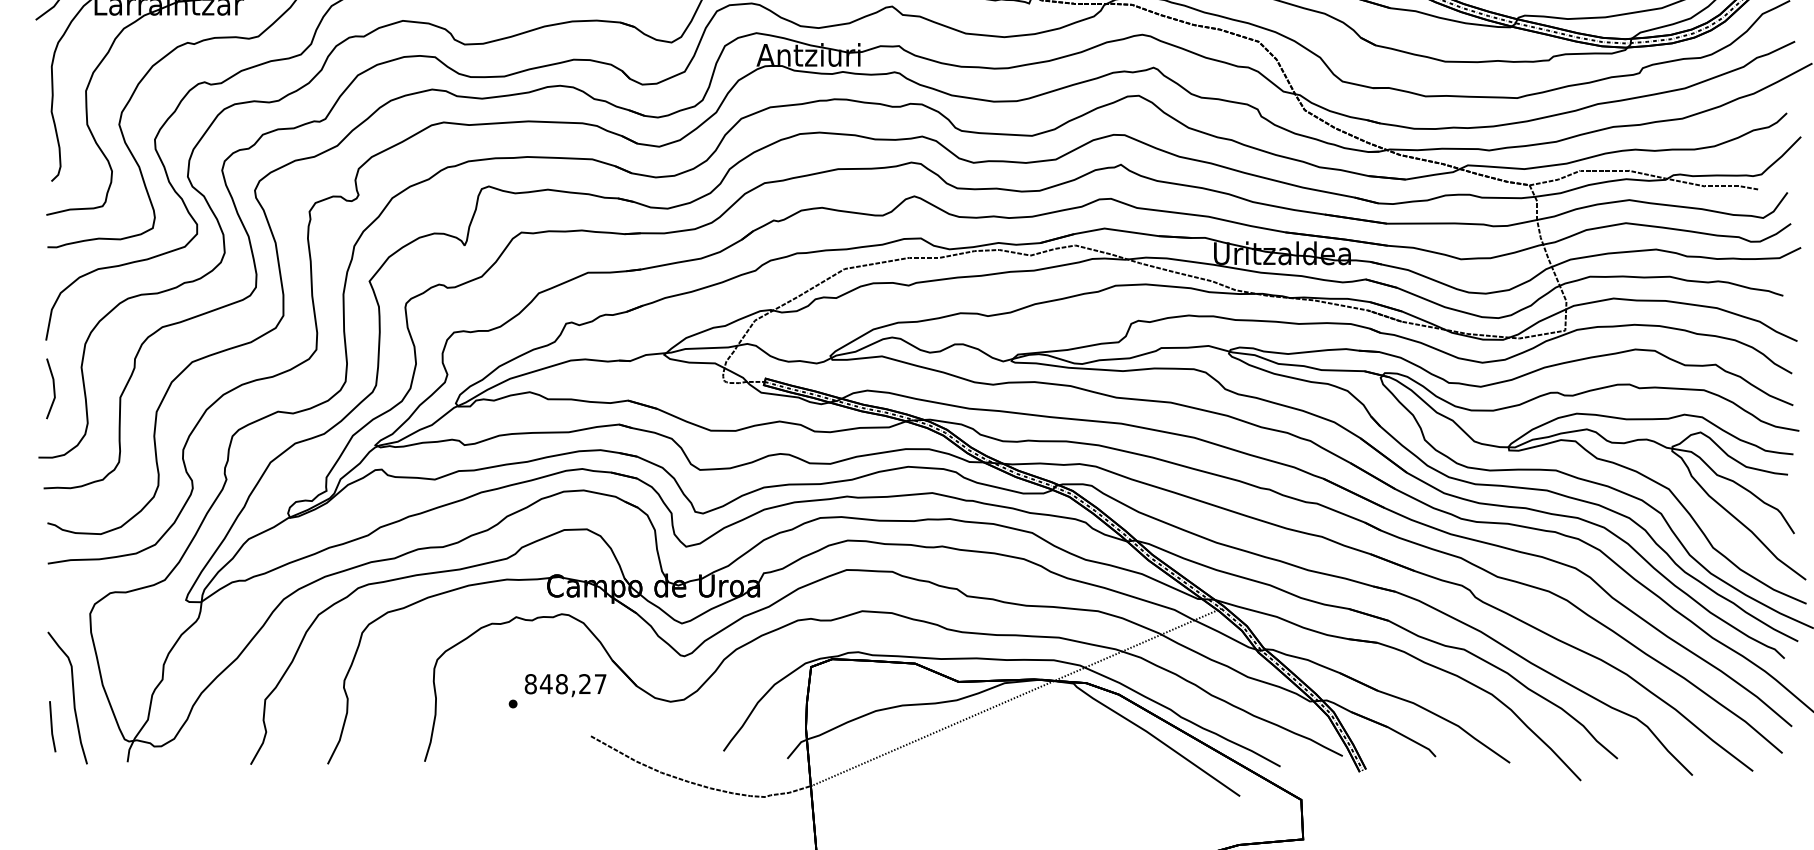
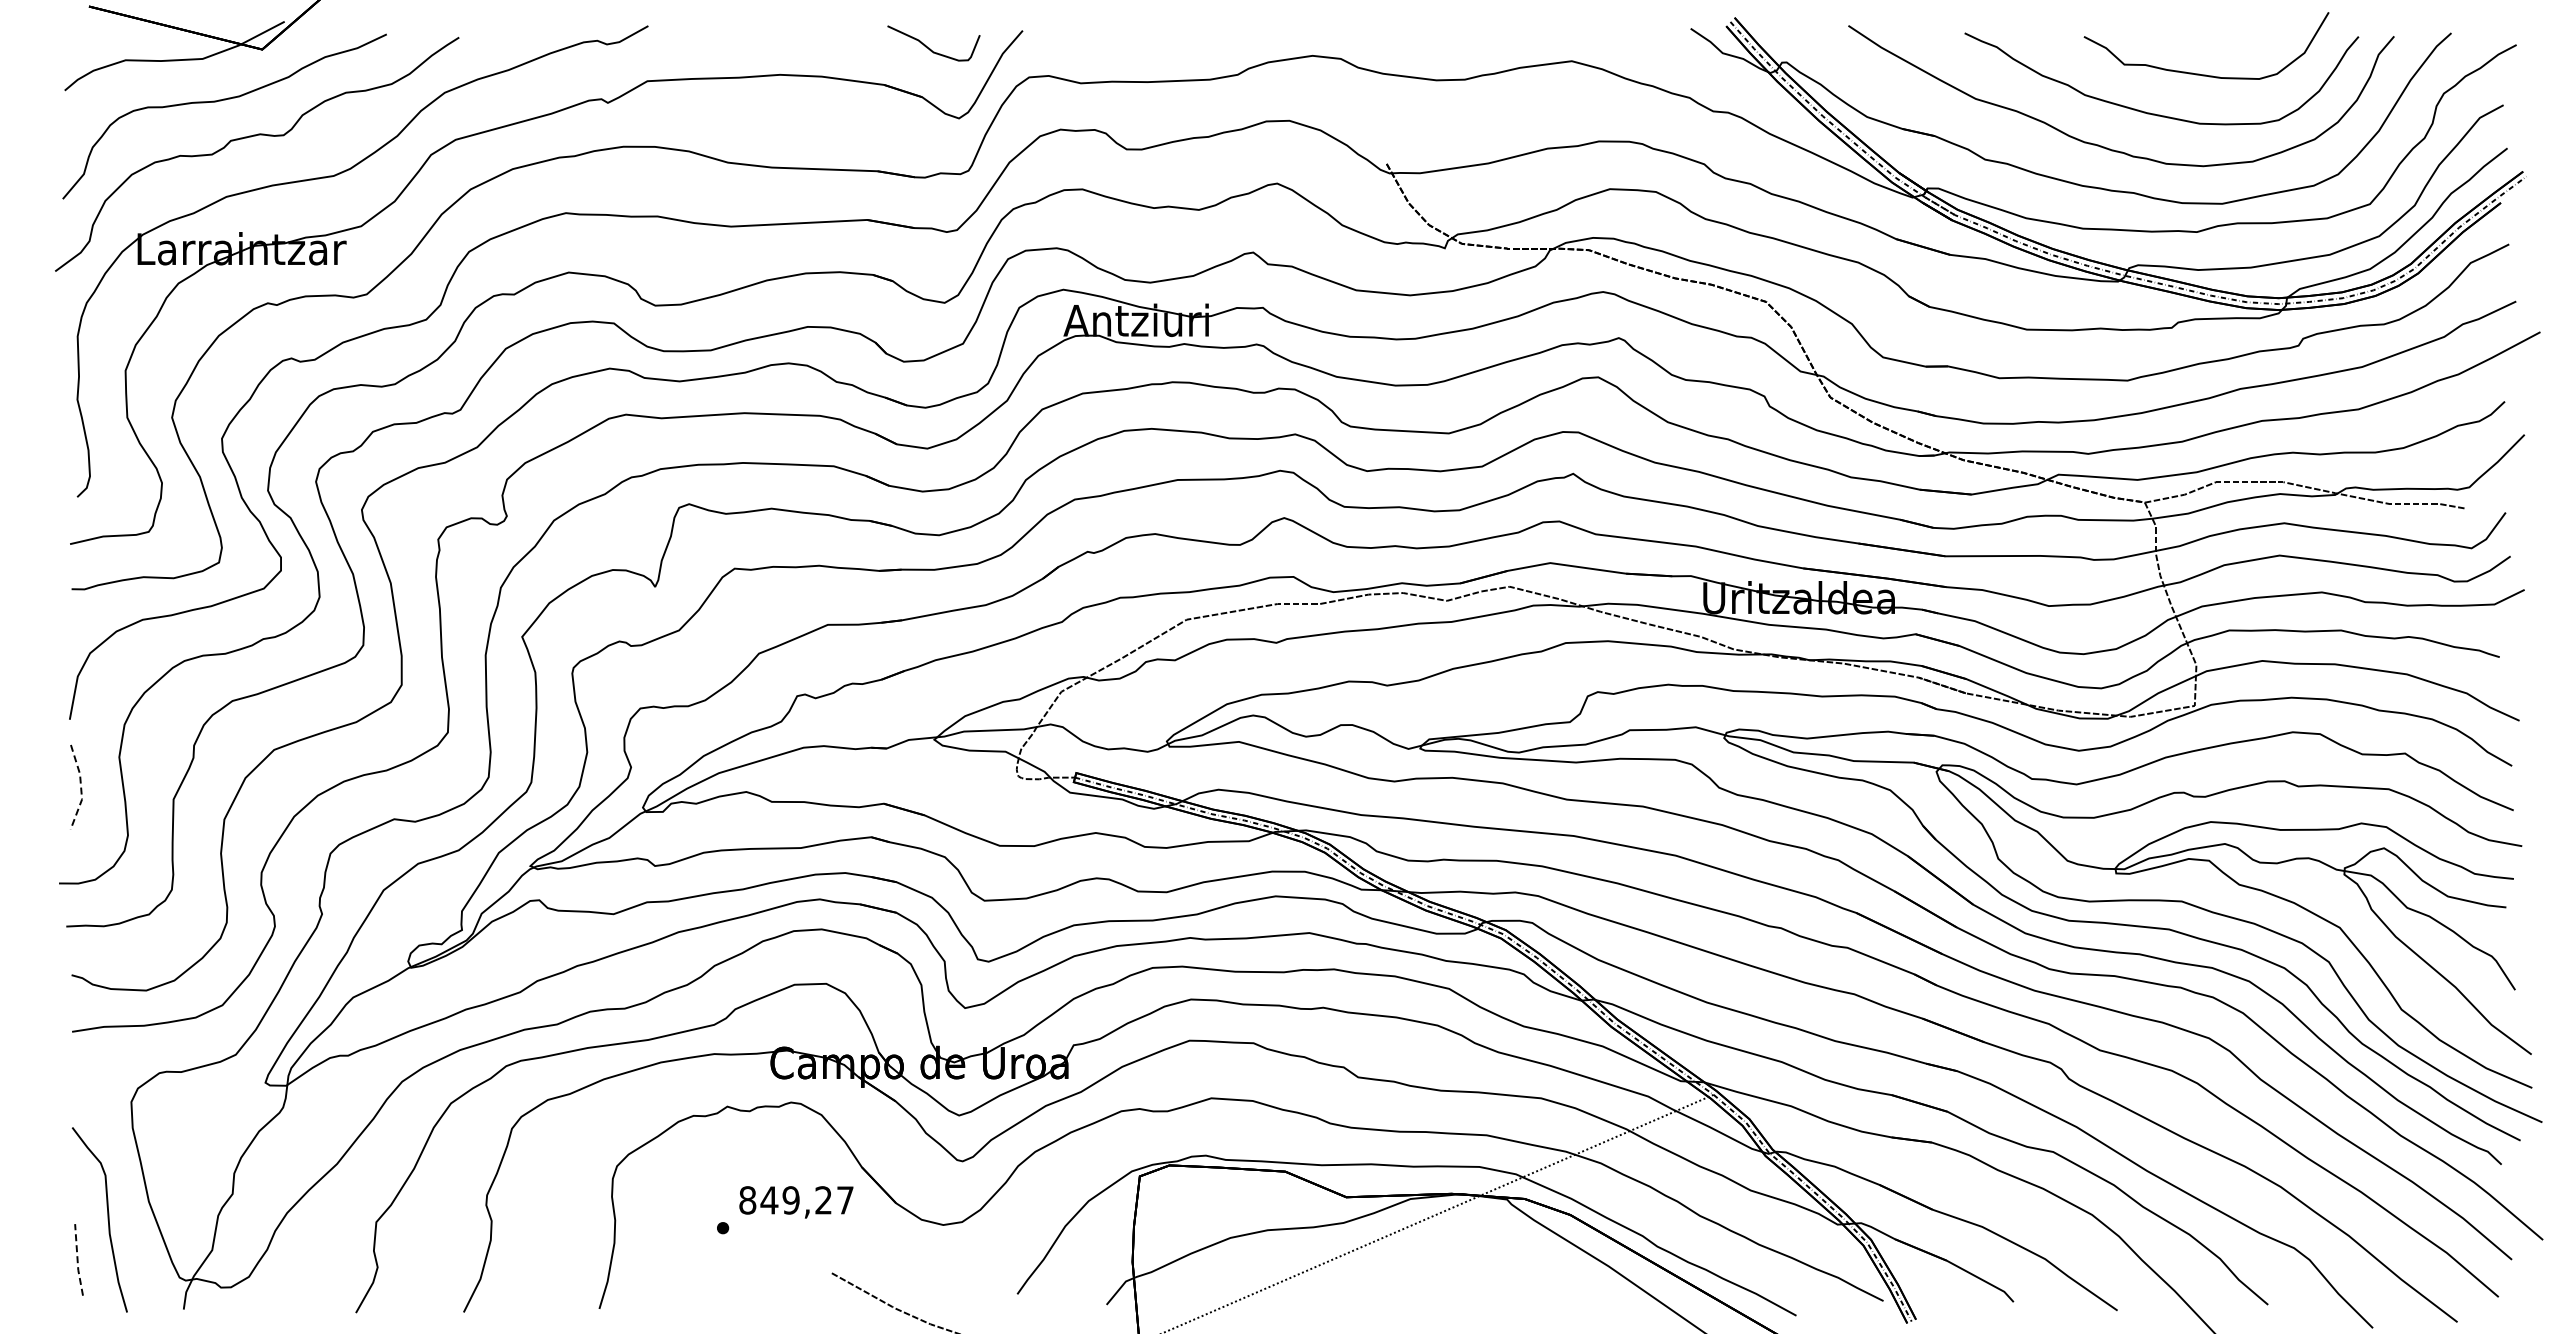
line: (54, 388) -> (81, 787), solid -> dashed
text: (561, 684) -> (790, 1200), 848,27 -> 849,27
line: (51, 727) -> (77, 1260), solid -> dashed

